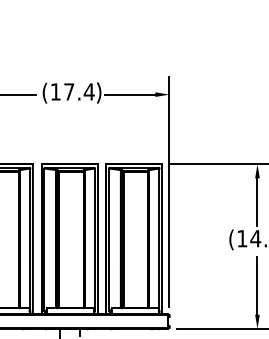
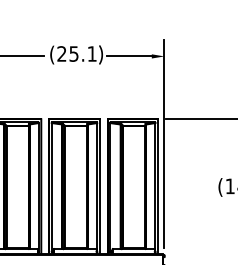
text: (72, 91) -> (77, 53), (17.4 -> (25.1

